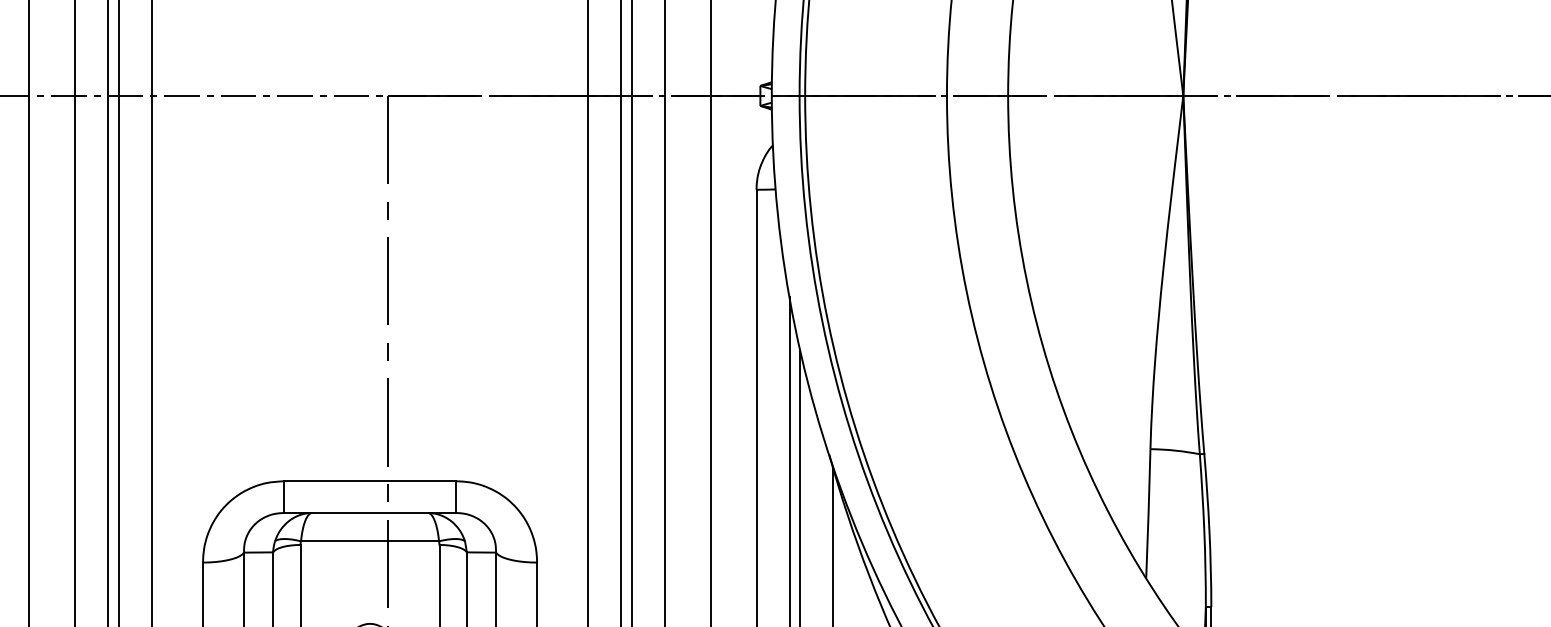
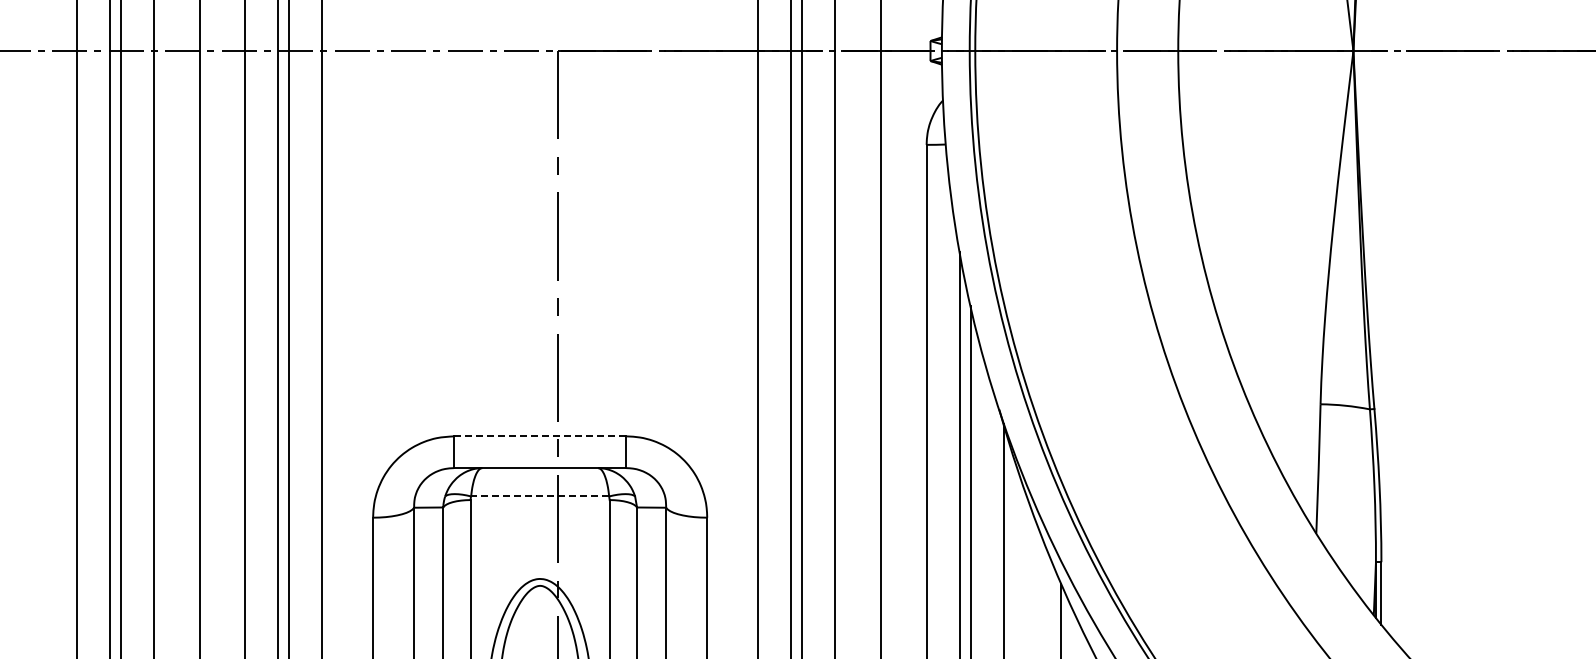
line: (370, 481) -> (540, 436), solid -> dashed
line: (369, 541) -> (539, 496), solid -> dashed

